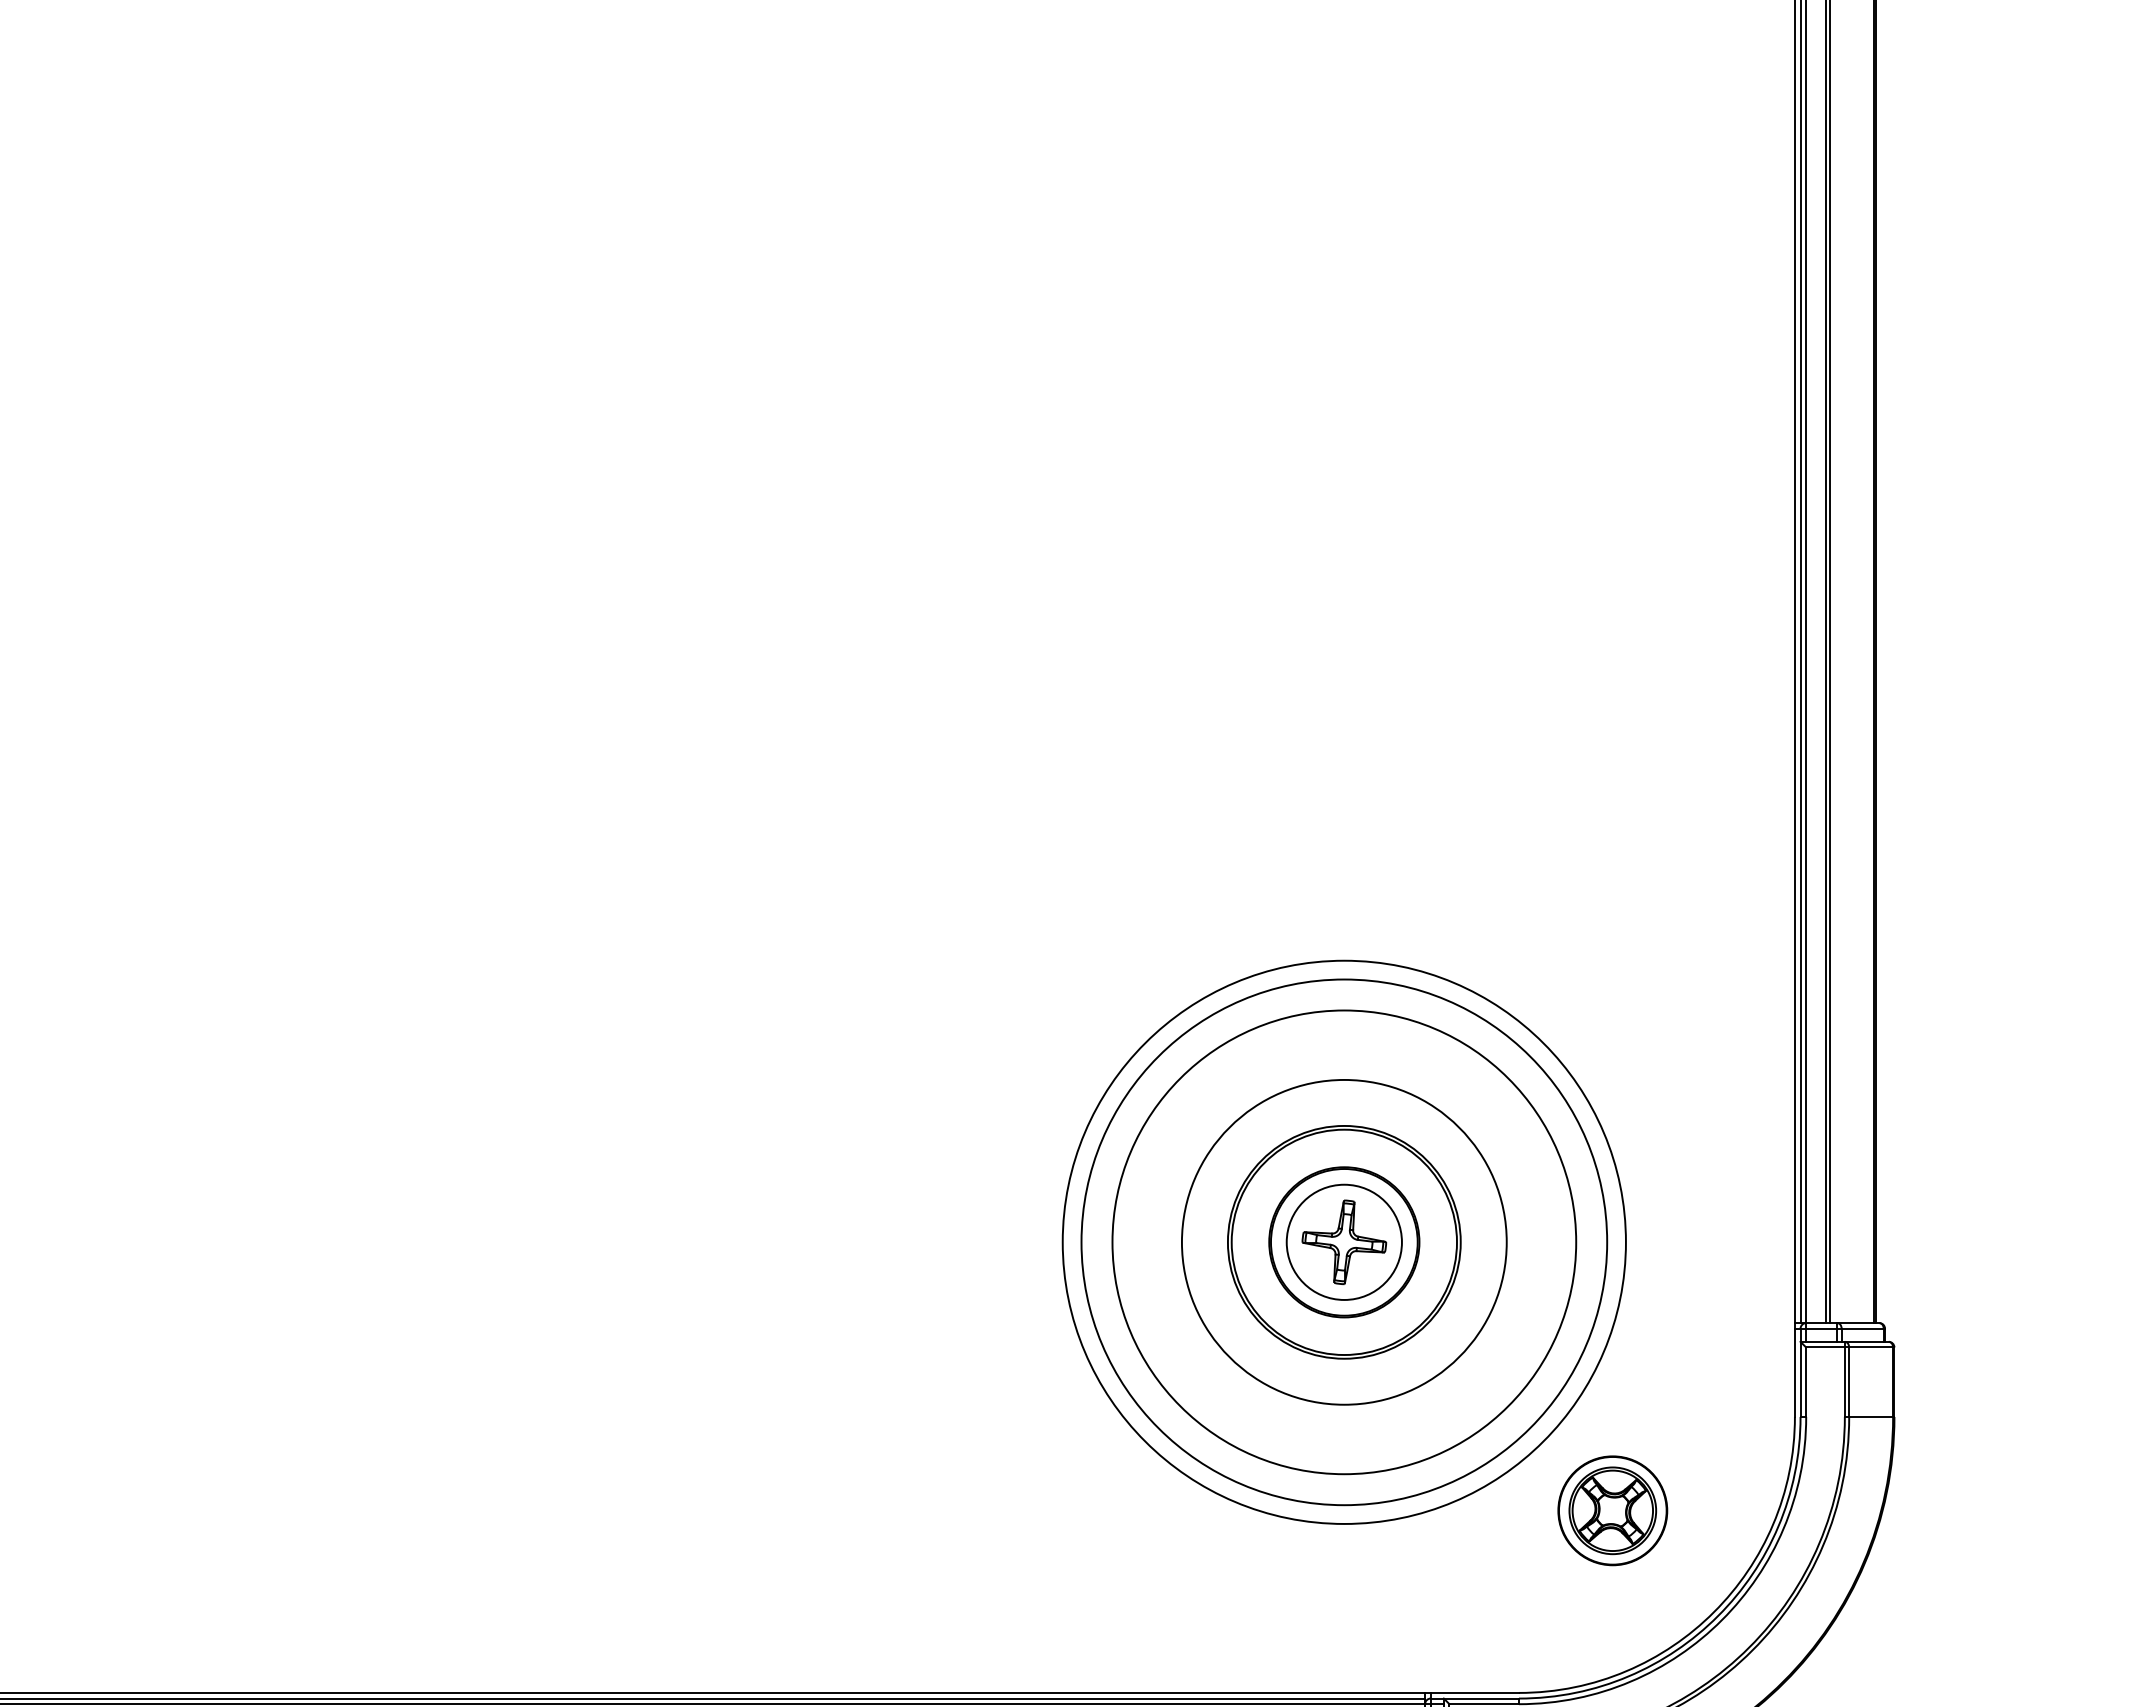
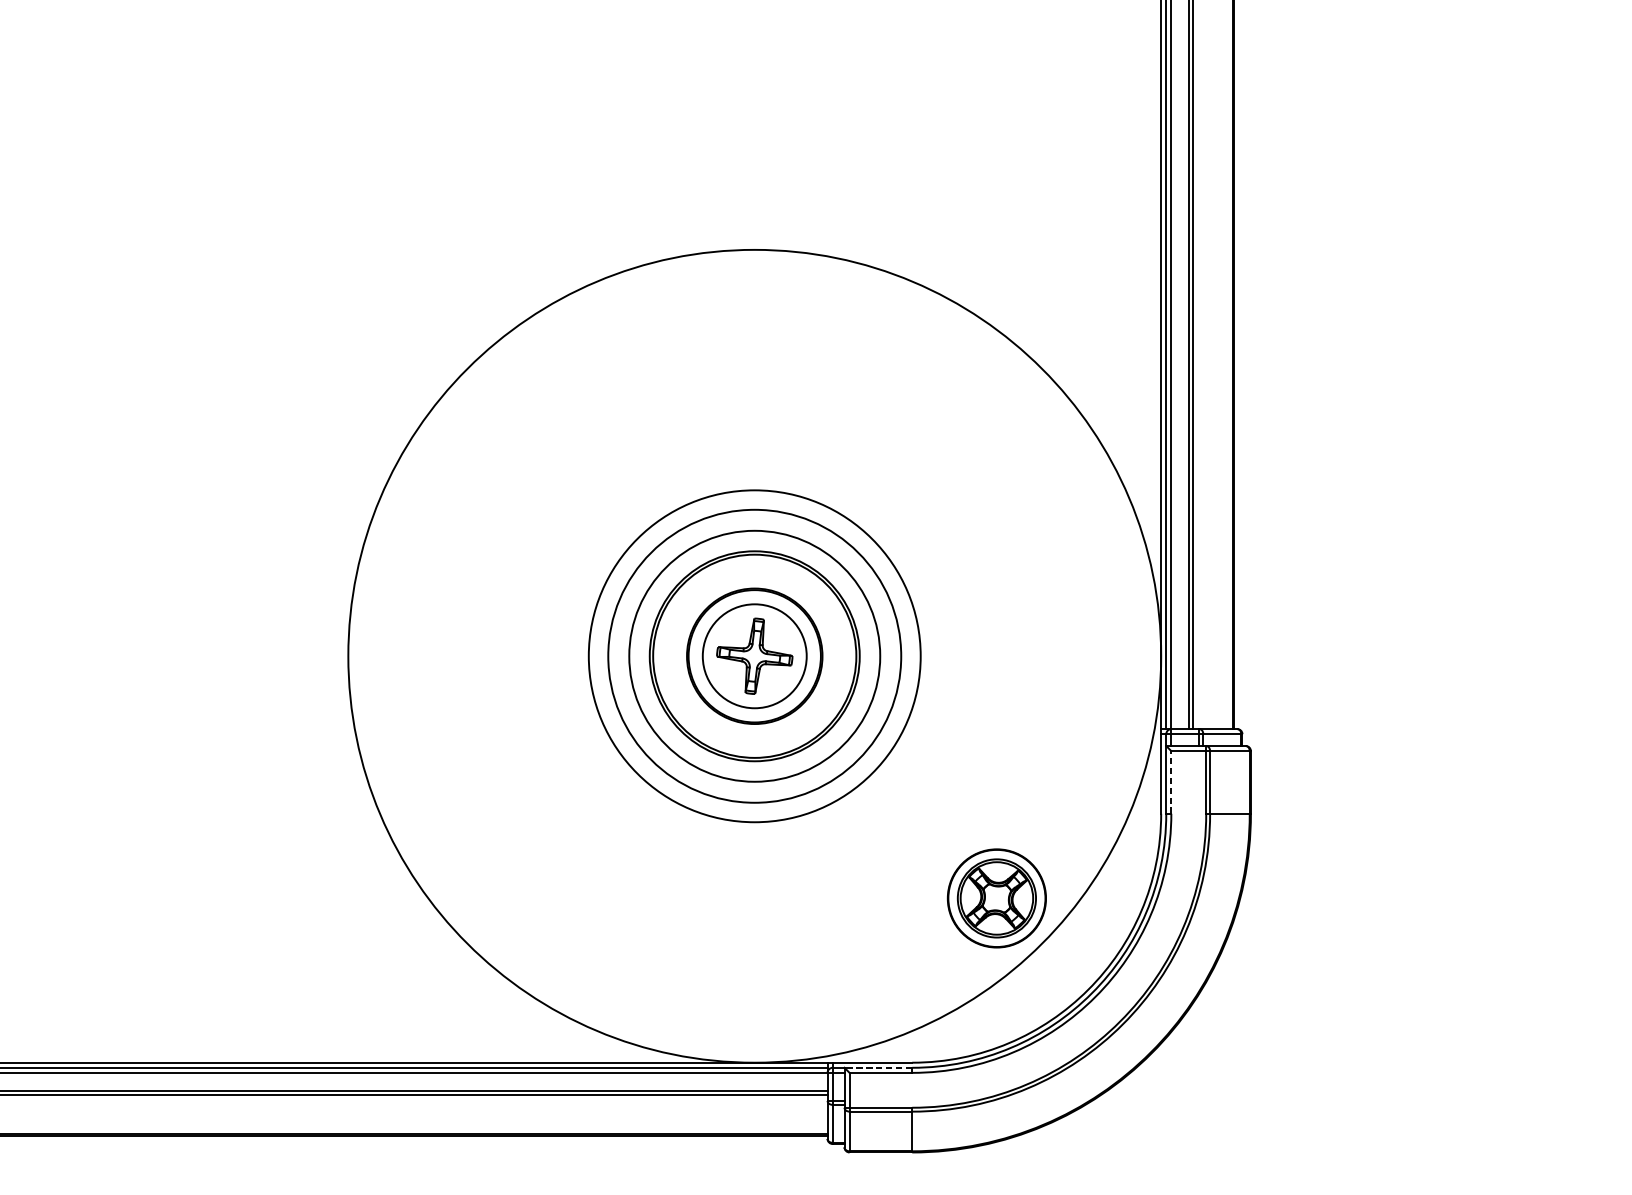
circle: (1343, 1241) -> (753, 655), size x1.6
circle: (1344, 1242) -> (754, 656), size x0.6
circle: (1344, 1242) -> (754, 656), size x0.7
line: (1806, 1382) -> (1171, 782), solid -> dashed
line: (1481, 1698) -> (878, 1067), solid -> dashed

